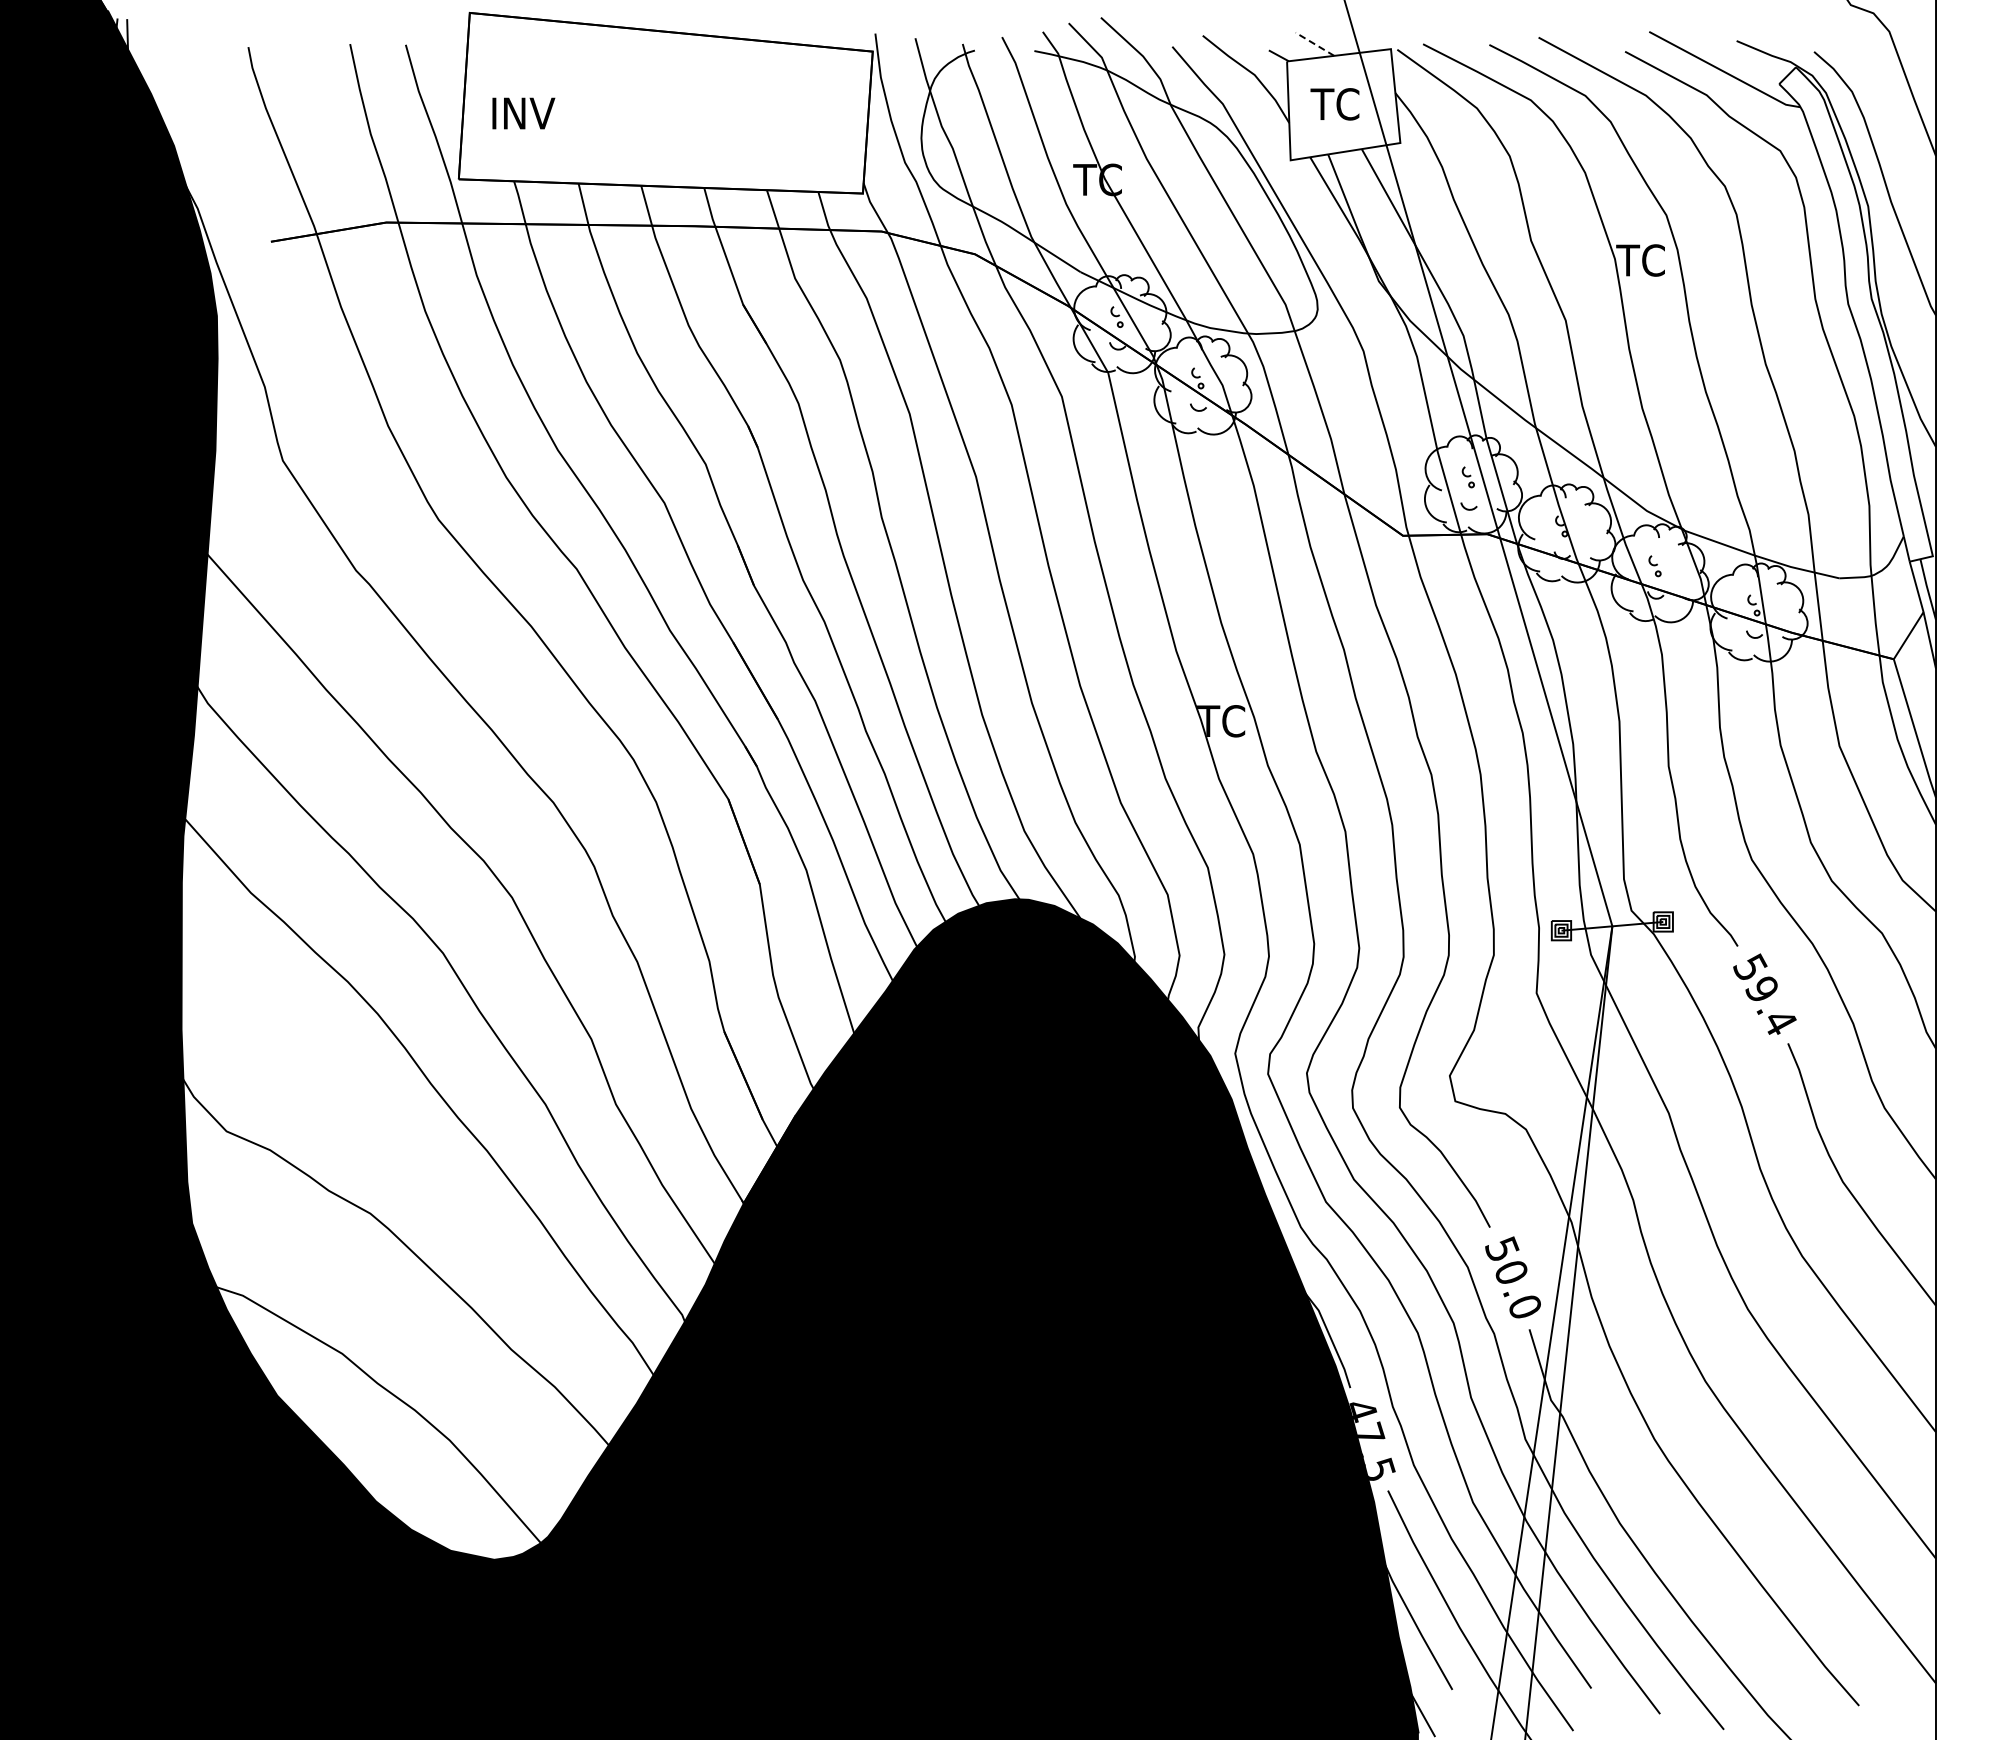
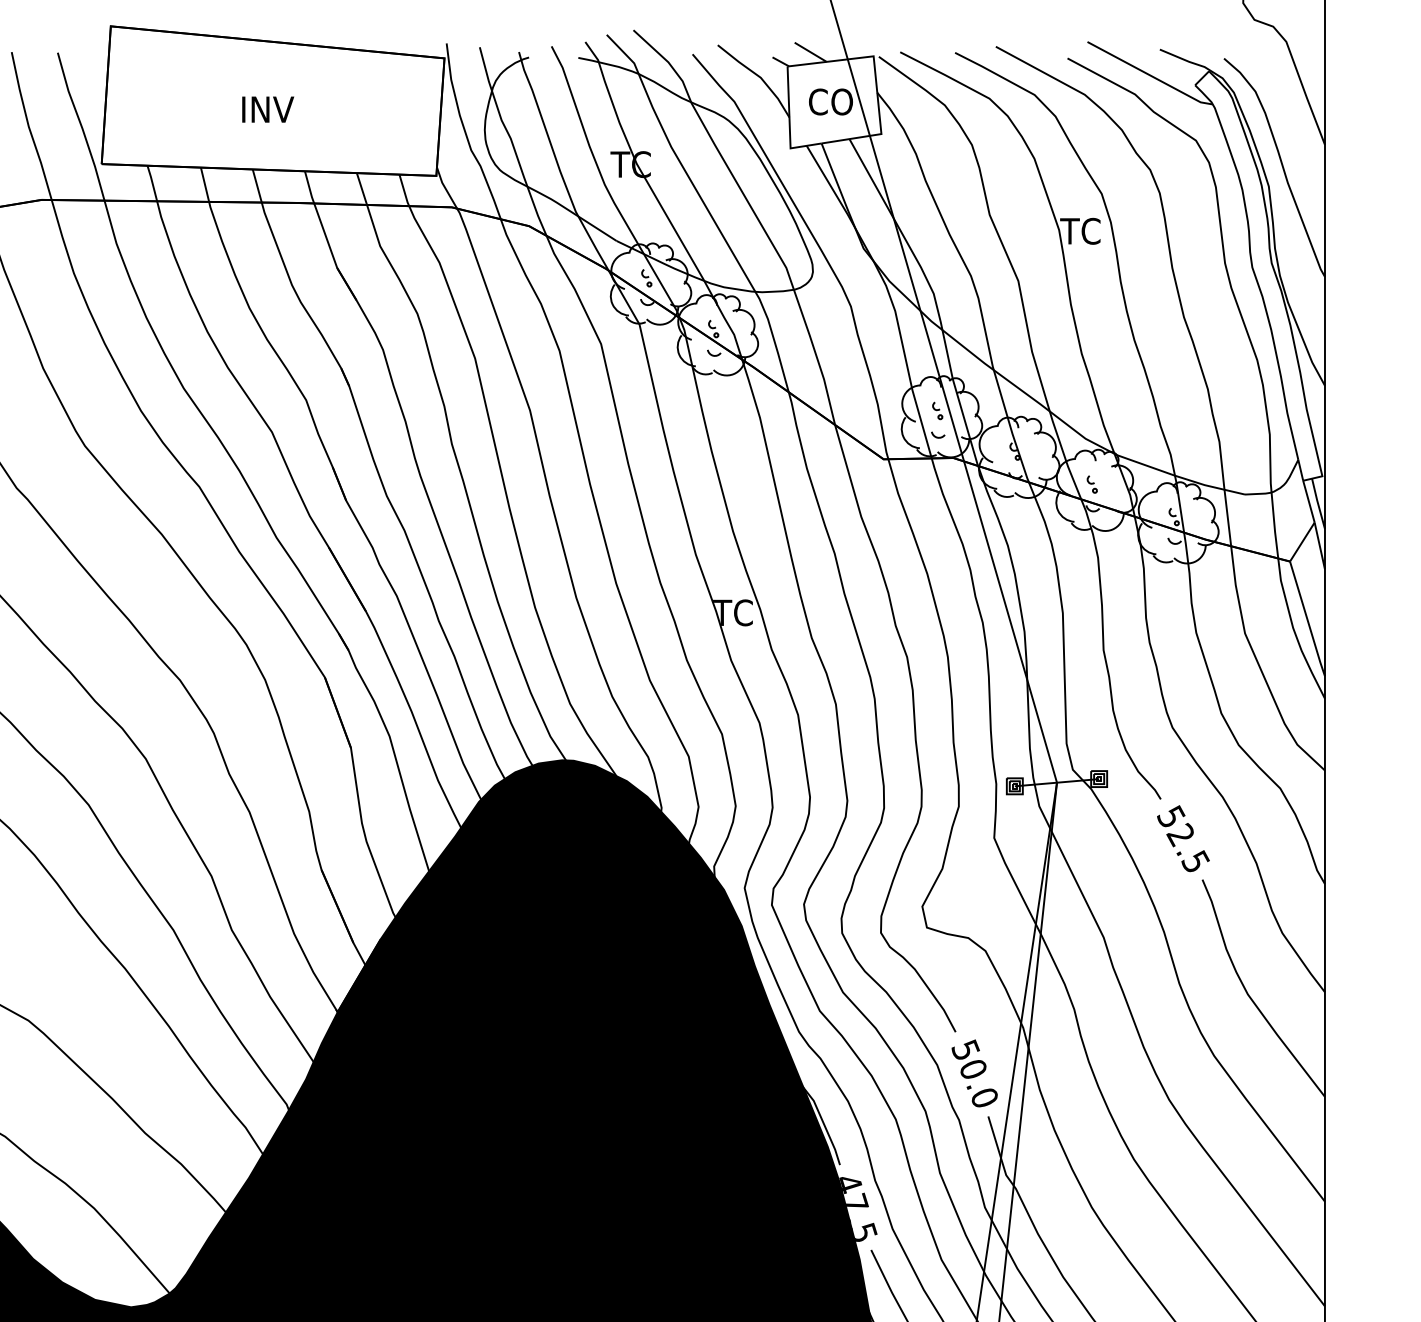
line: (1314, 44) -> (810, 52), dashed -> solid
text: (1338, 104) -> (830, 102), TC -> CO
text: (523, 113) -> (267, 109), moved
text: (1770, 1004) -> (1187, 847), 59.4 -> 52.5

